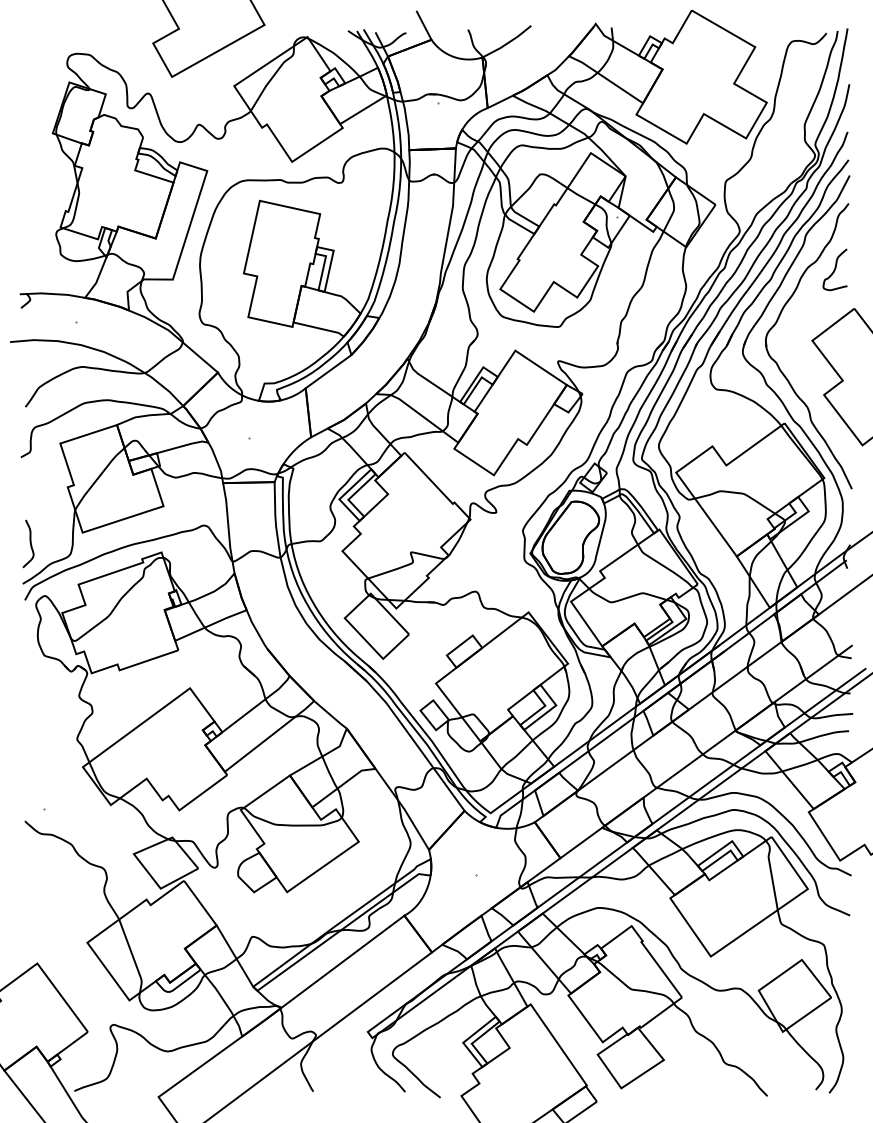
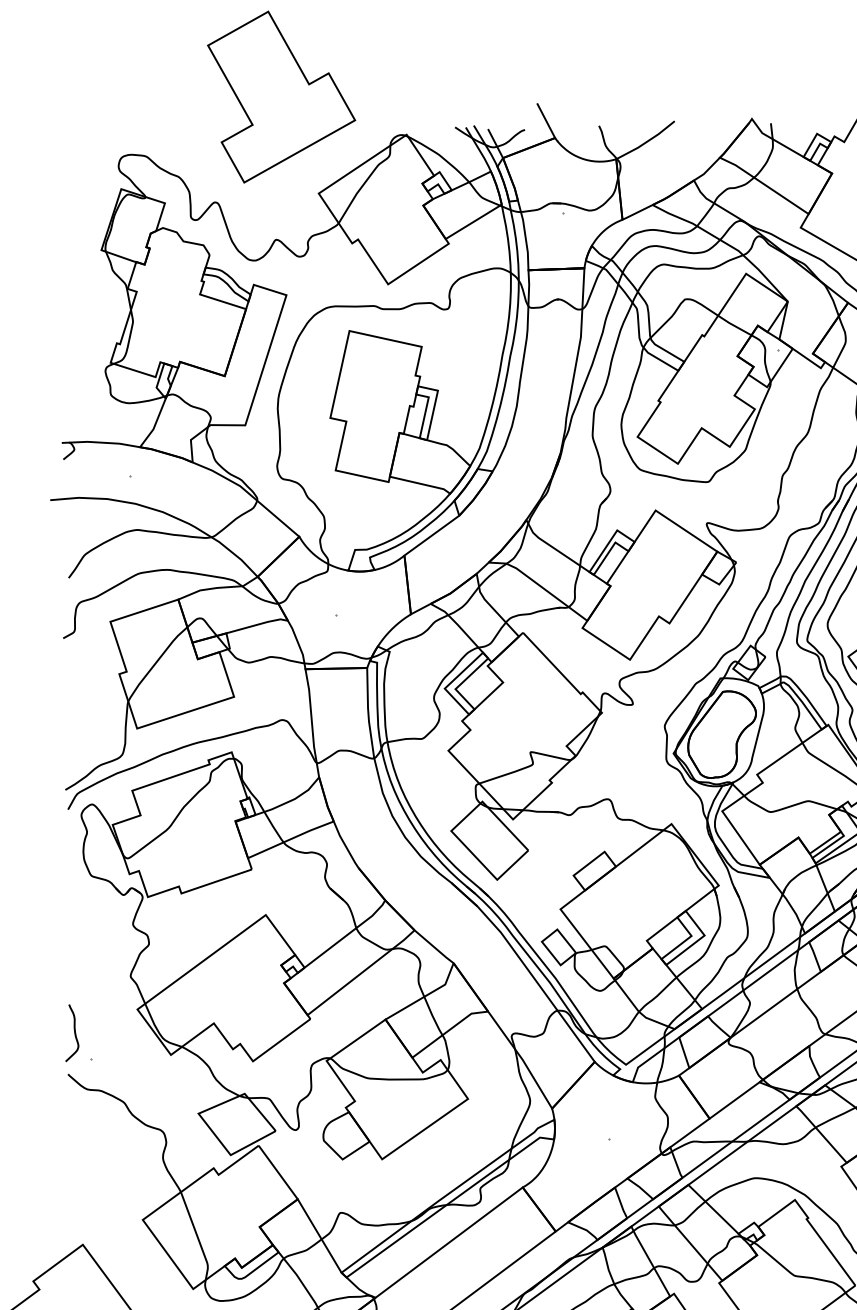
curve: (29, 542) -> (73, 1031), moved

